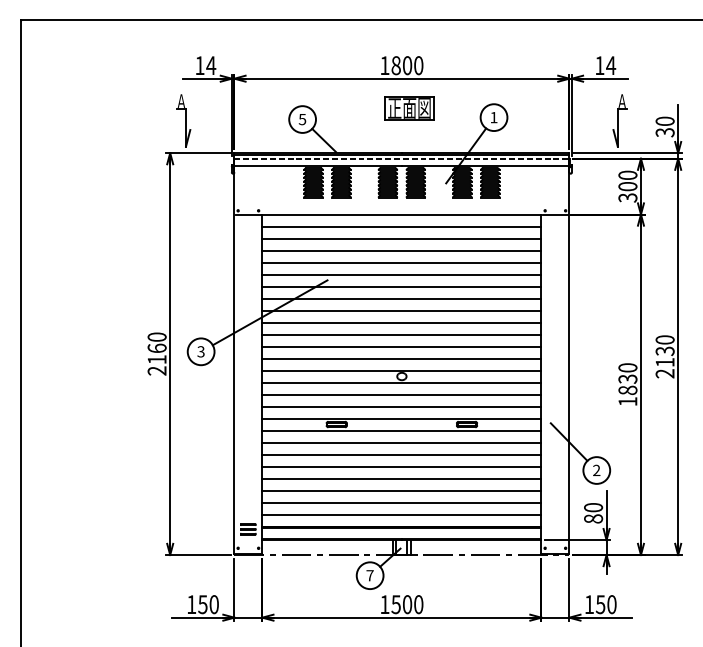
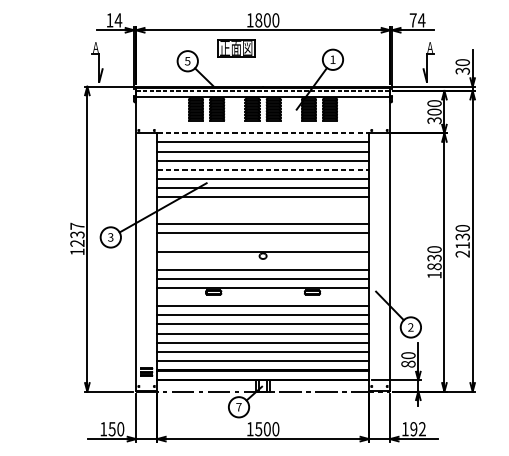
text: (599, 65) -> (412, 20), 14 -> 74
part: (409, 108) -> (236, 48), moved
line: (401, 214) -> (262, 133), solid -> dashed
line: (401, 262) -> (262, 169), solid -> dashed
line: (401, 310) -> (262, 206), removed
line: (401, 322) -> (262, 215), removed
text: (156, 353) -> (76, 238), 2160 -> 1237
line: (401, 358) -> (262, 242), removed
line: (401, 382) -> (262, 260), removed
line: (401, 430) -> (262, 297), removed
text: (605, 604) -> (417, 429), 150 -> 192

